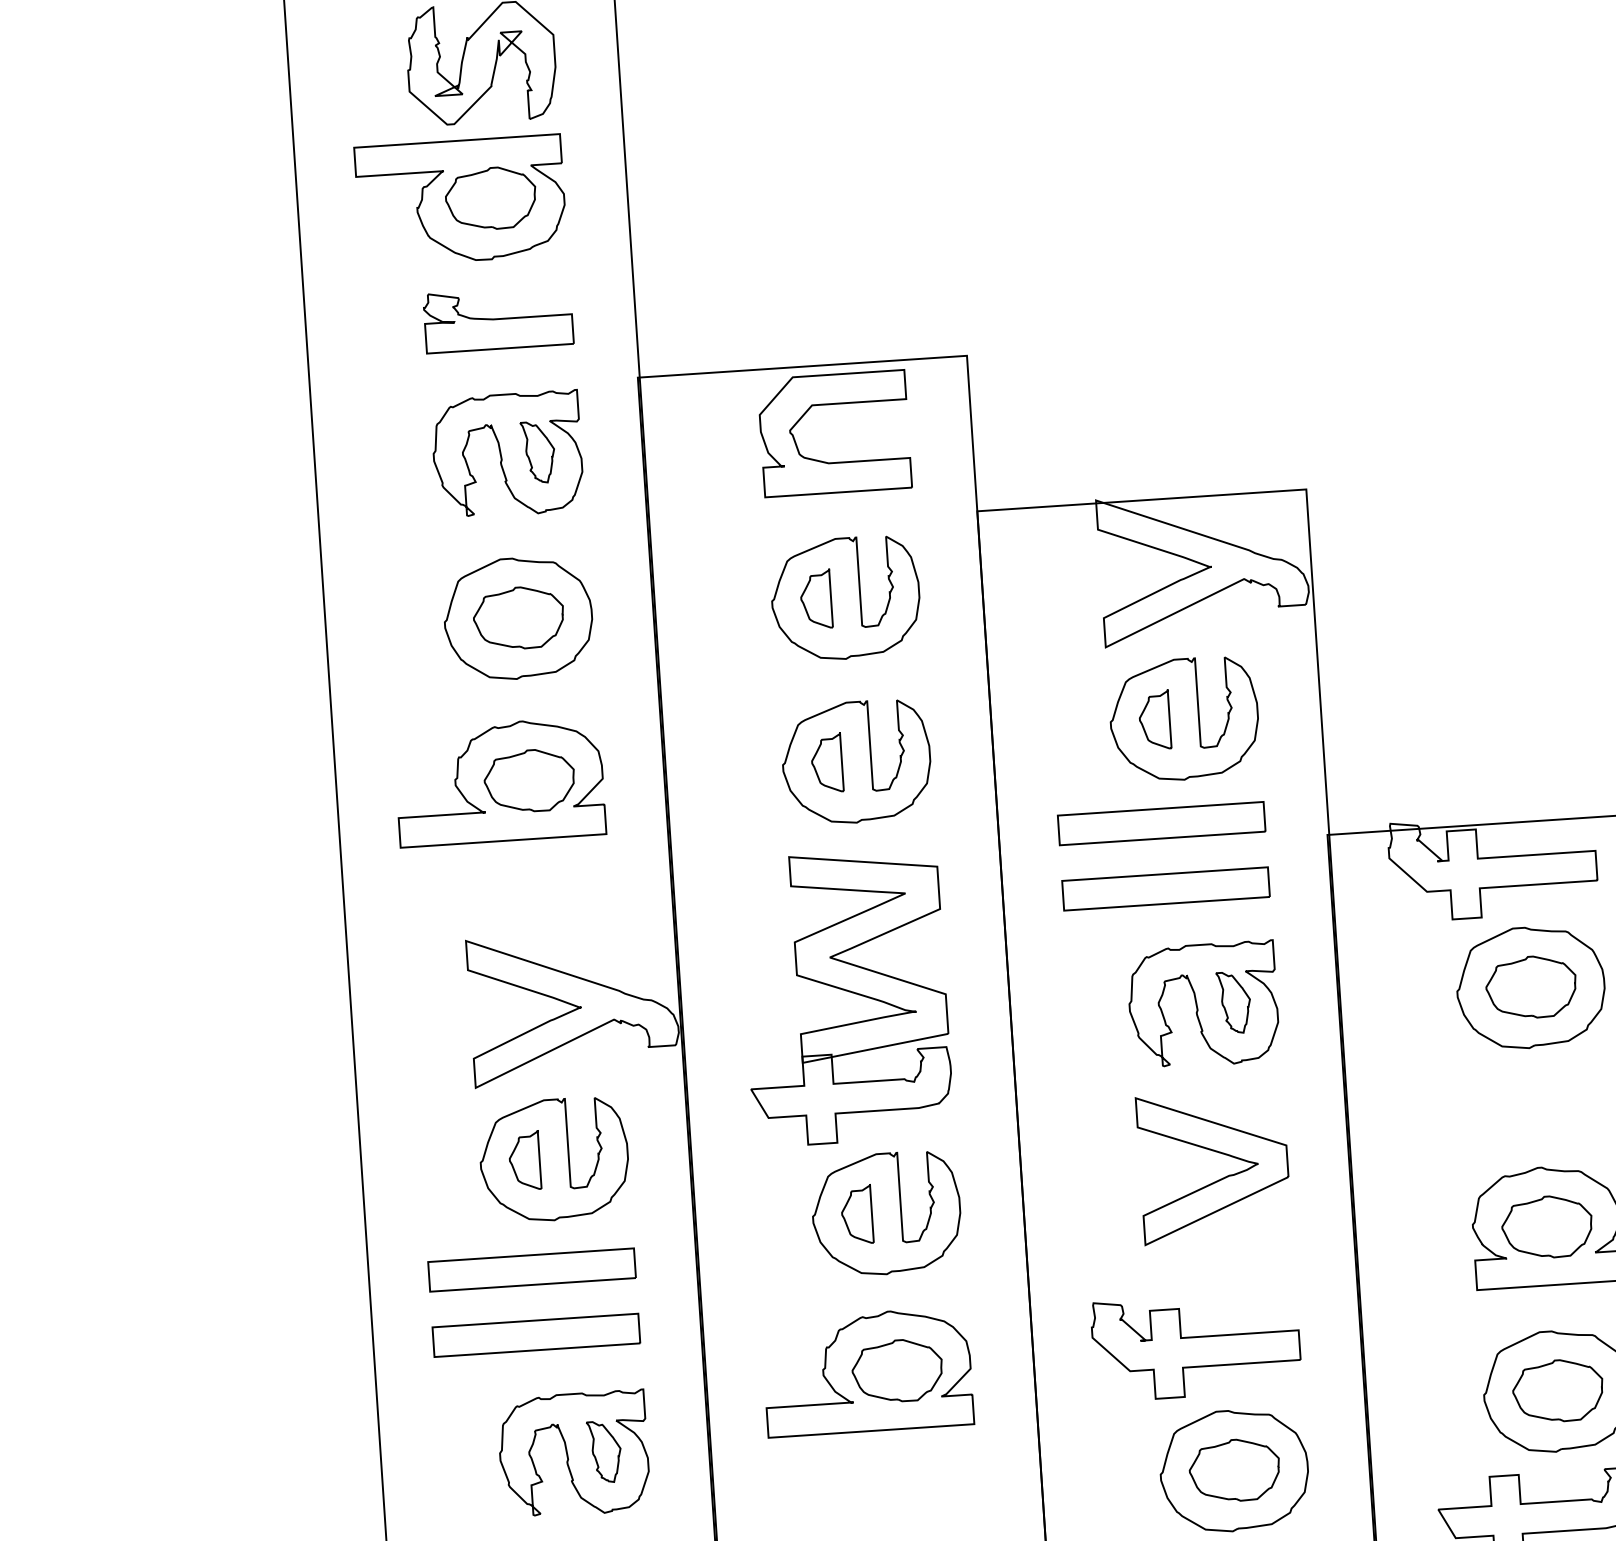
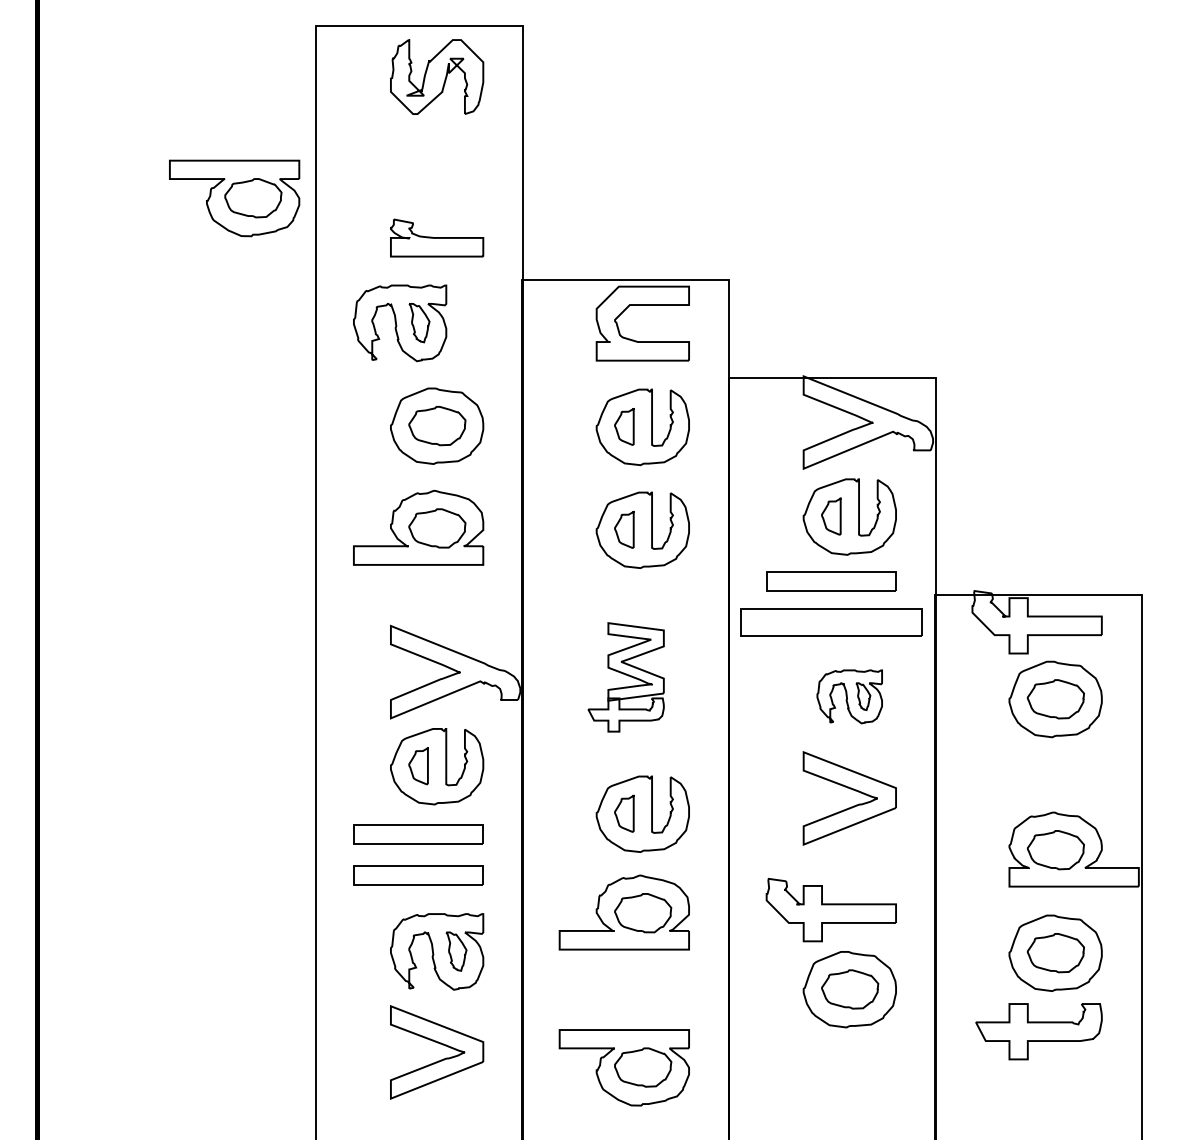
part: (460, 201) -> (234, 198), moved
part: (508, 455) -> (400, 323), moved
part: (1166, 888) -> (831, 622), size x1.4
part: (844, 998) -> (625, 677), size x0.6
part: (1202, 1004) -> (849, 696), size x0.7

